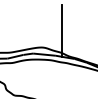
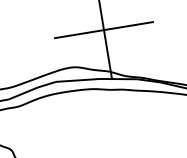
line: (61, 31) -> (103, 30), added

